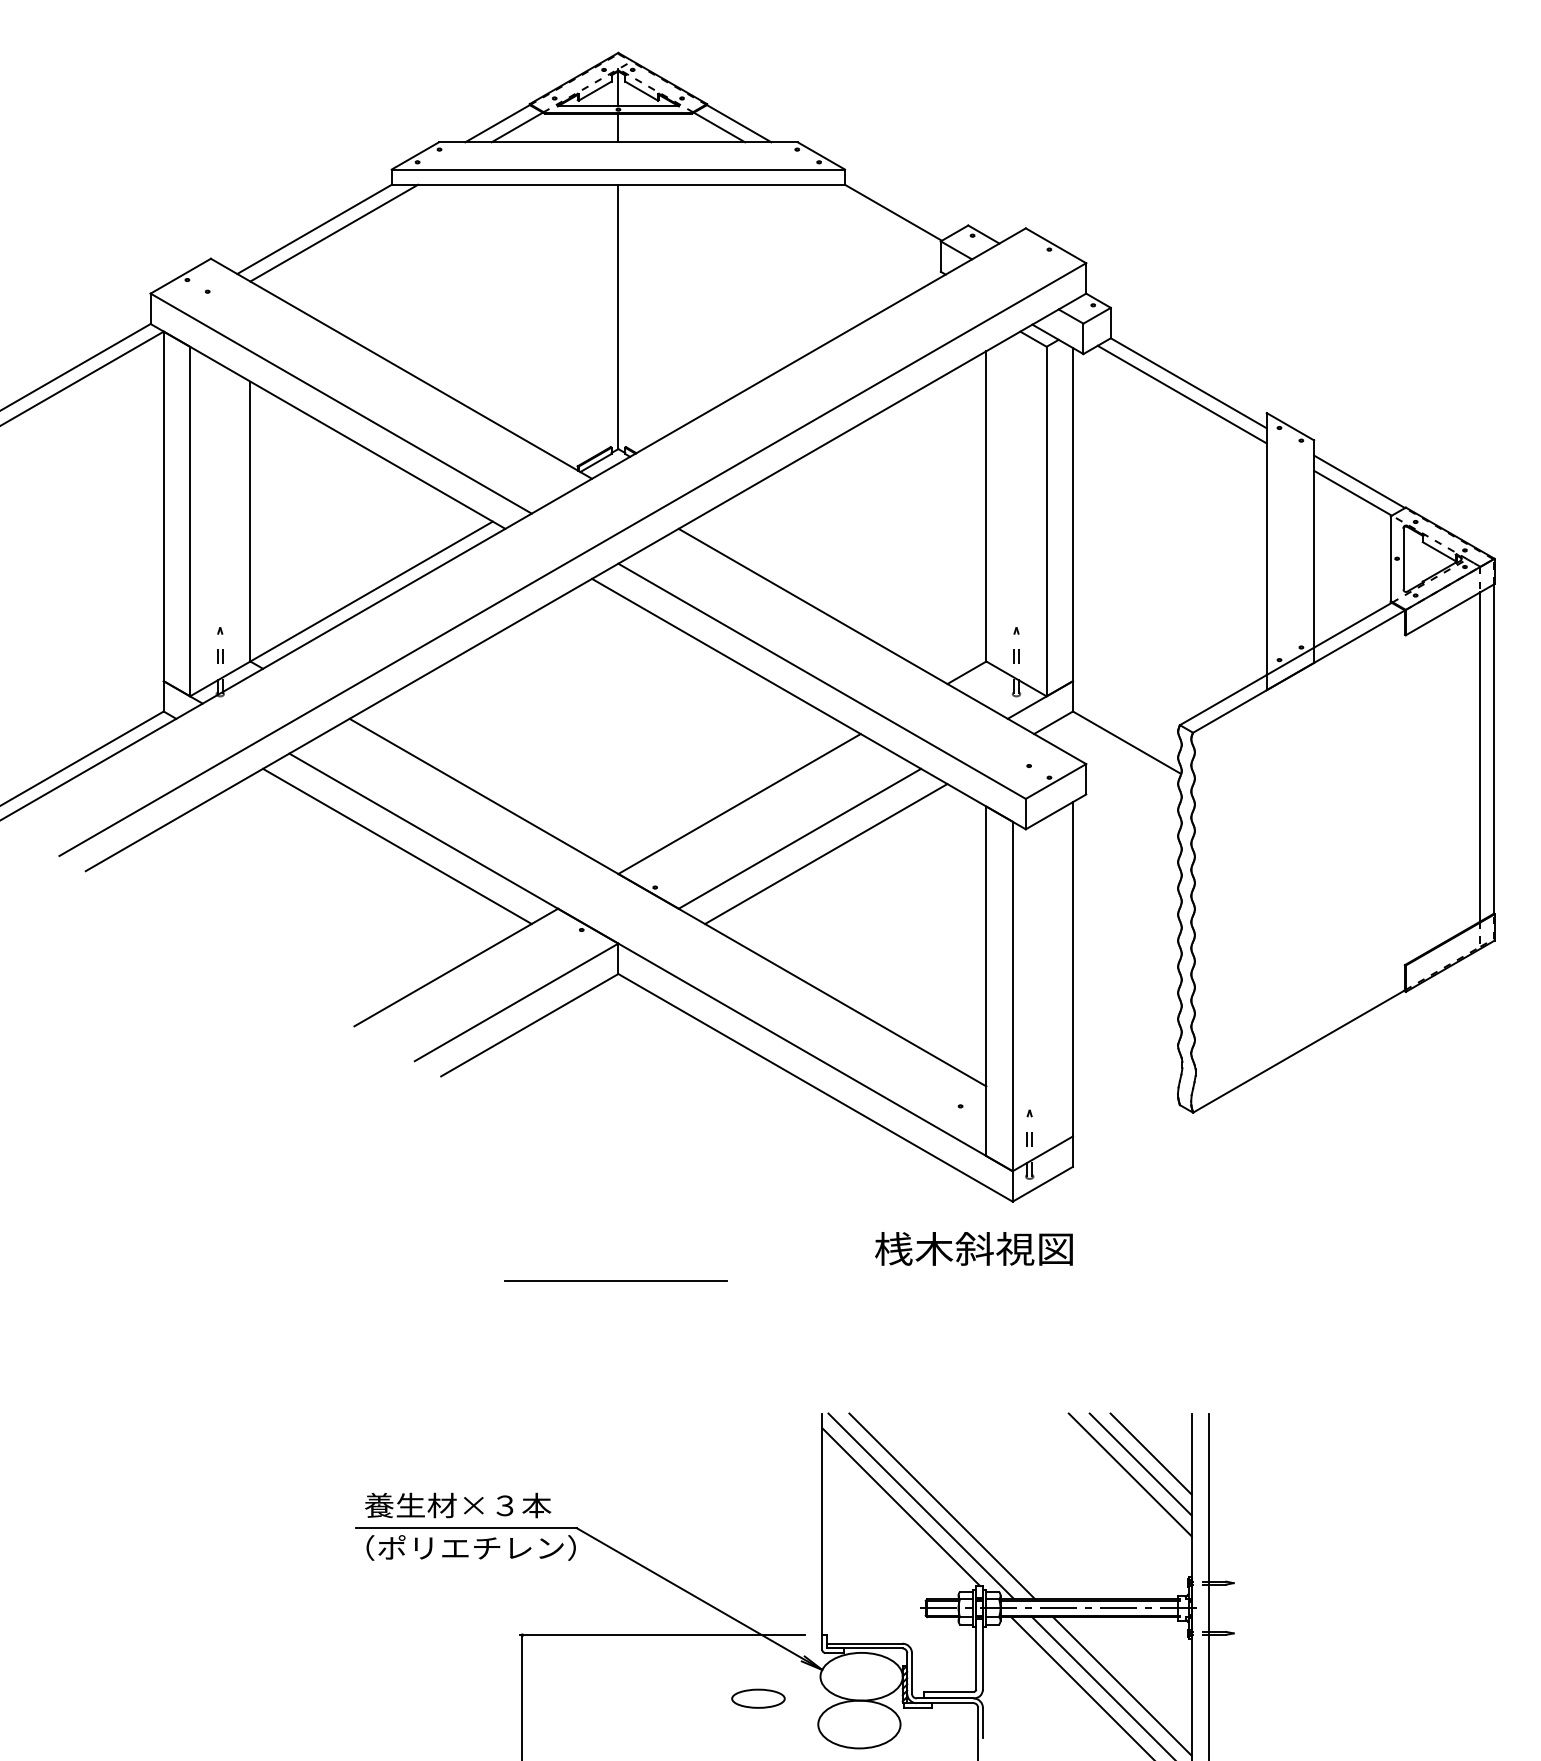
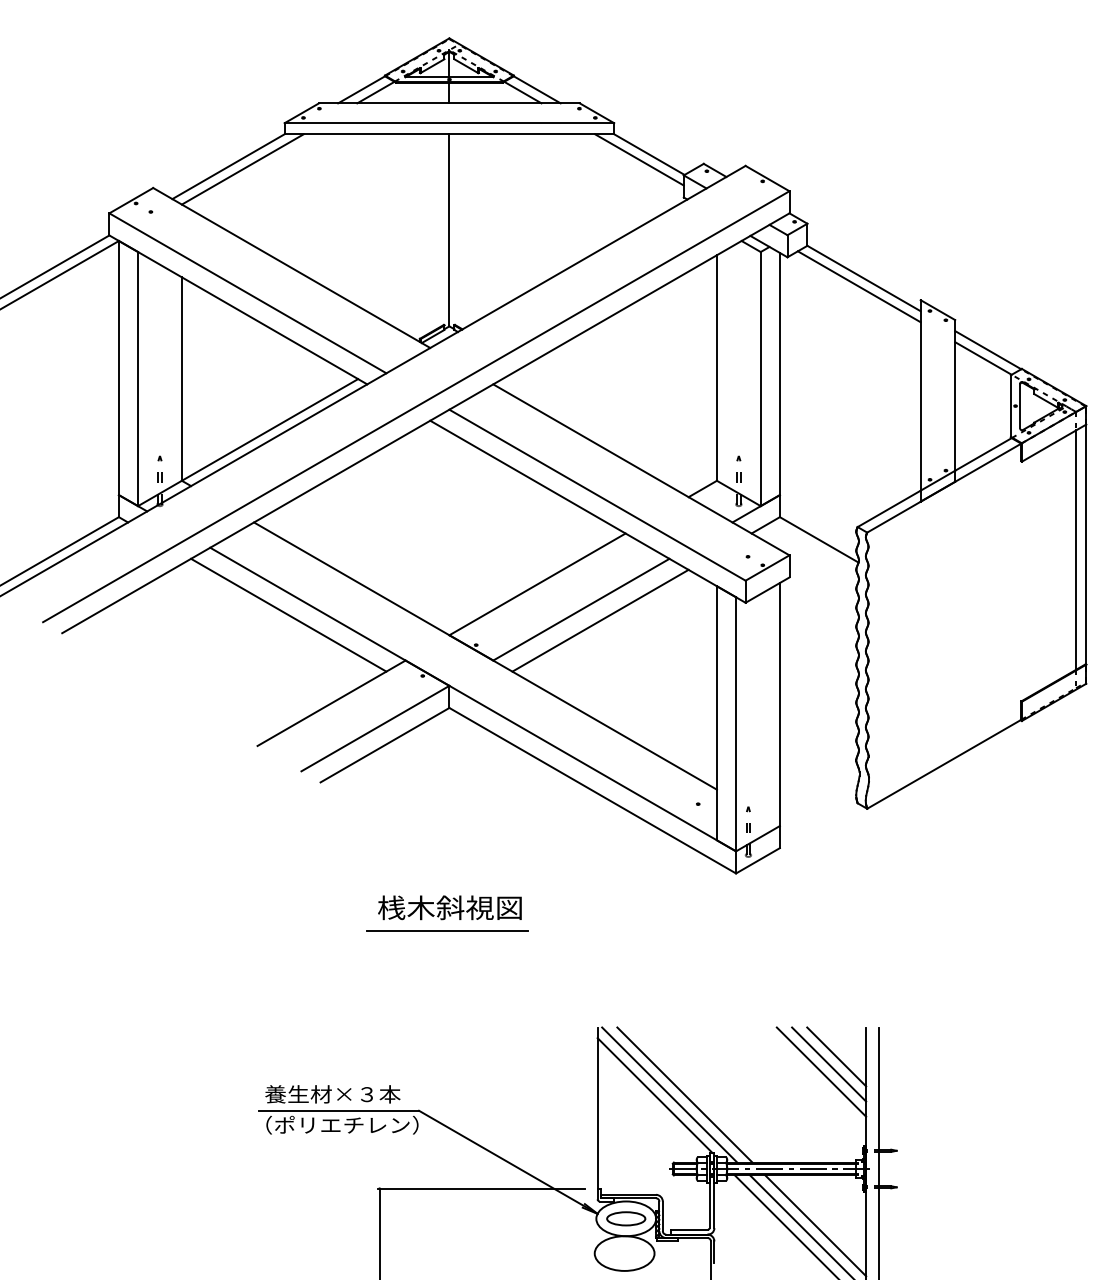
line: (879, 219) -> (639, 159), added
text: (973, 1248) -> (449, 907), moved
part: (758, 1698) -> (626, 1218), moved

